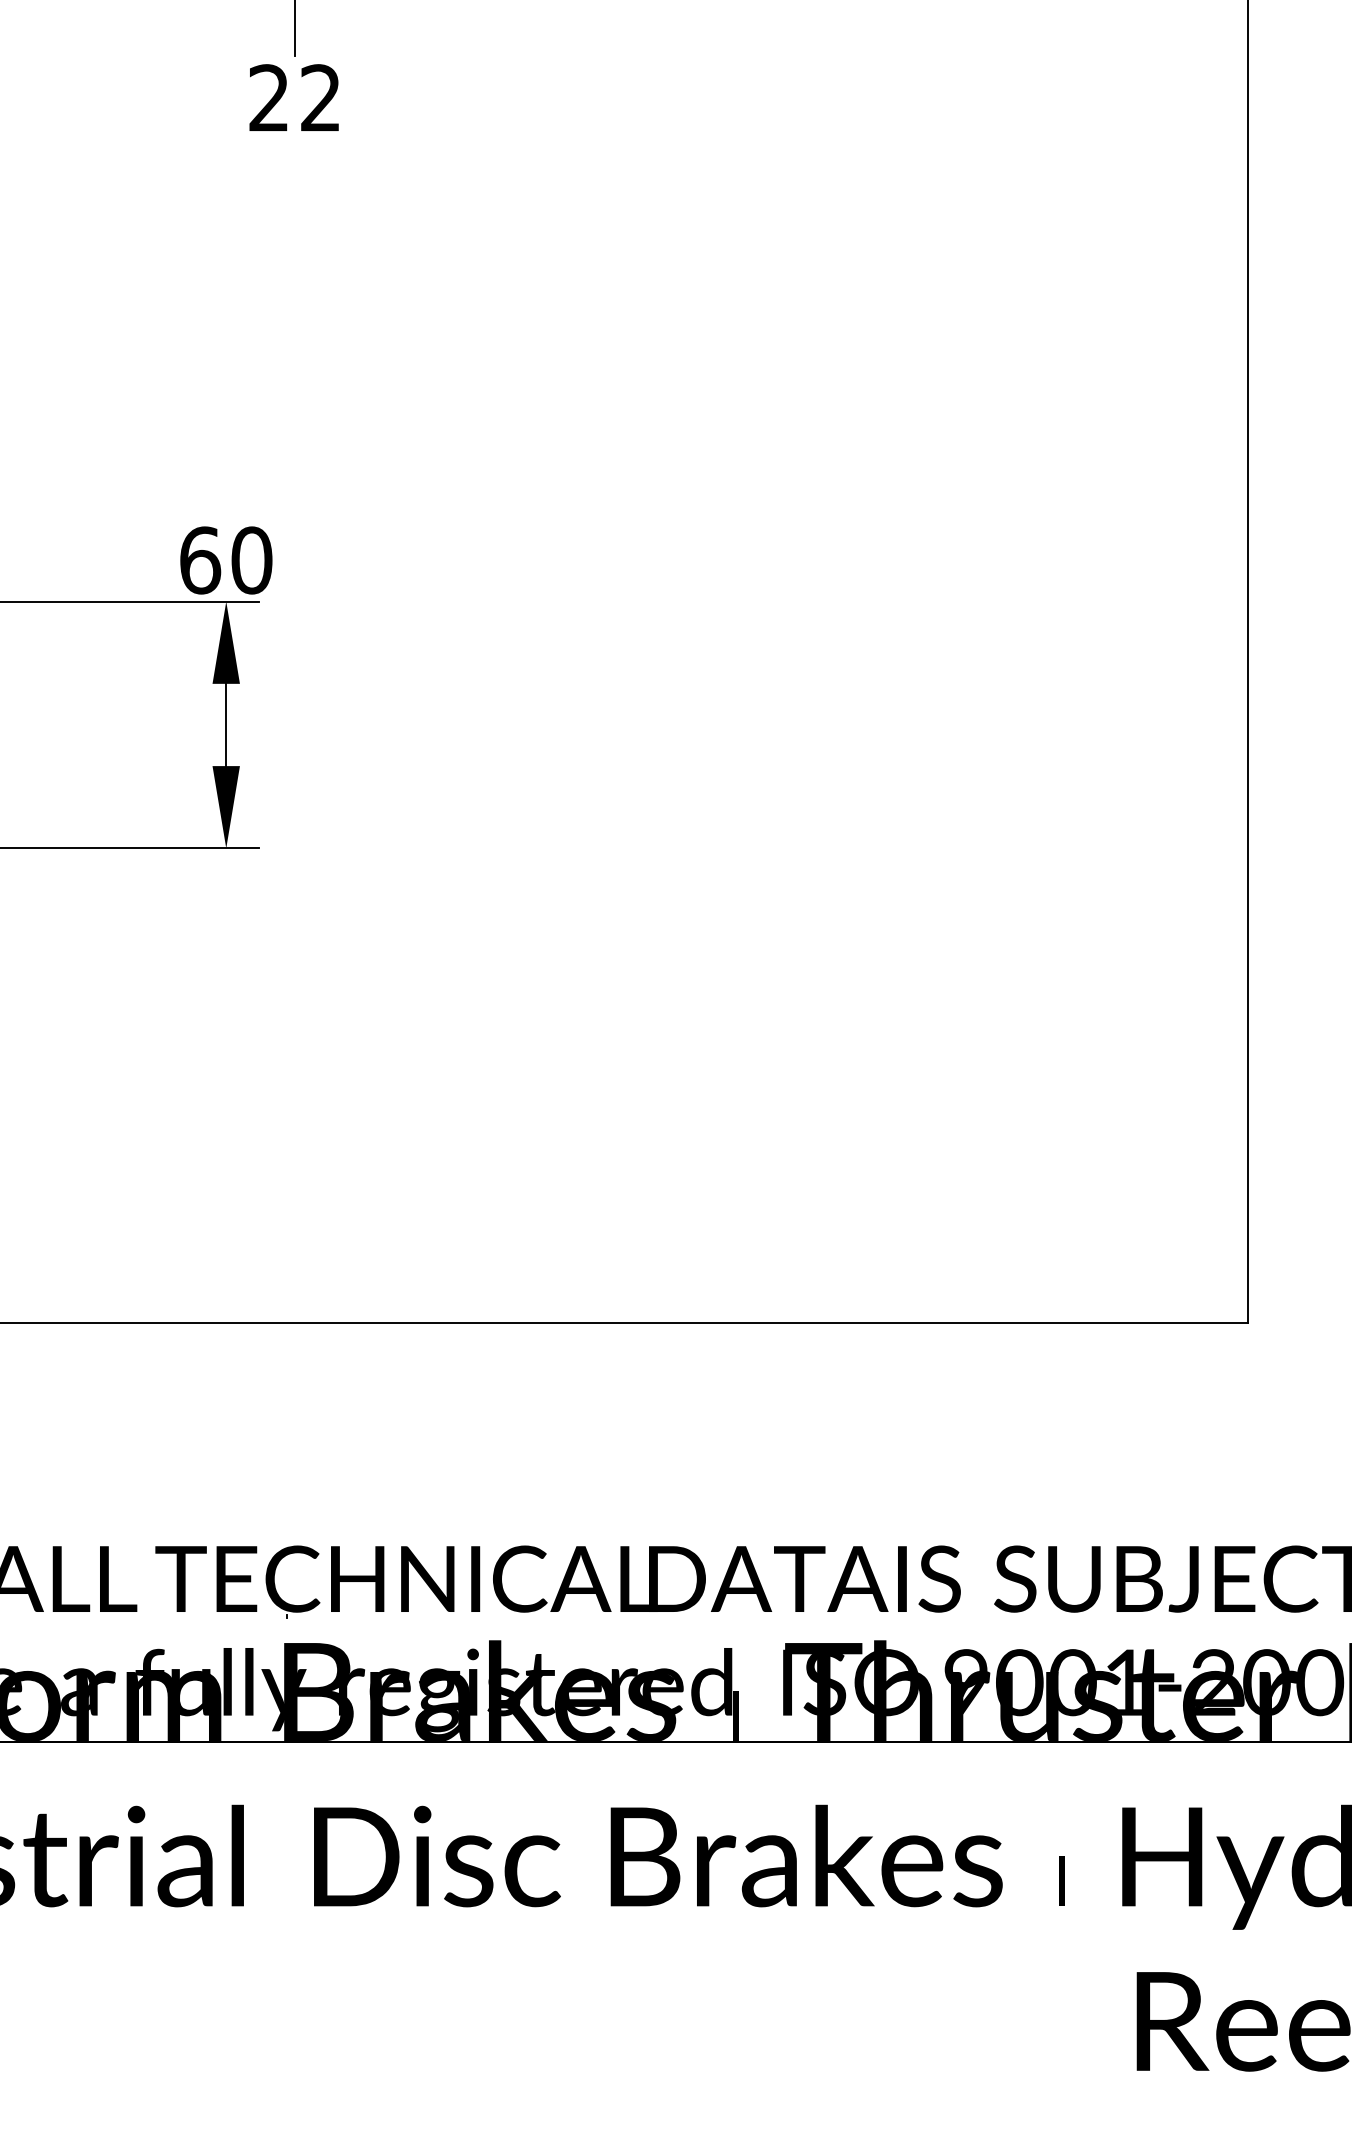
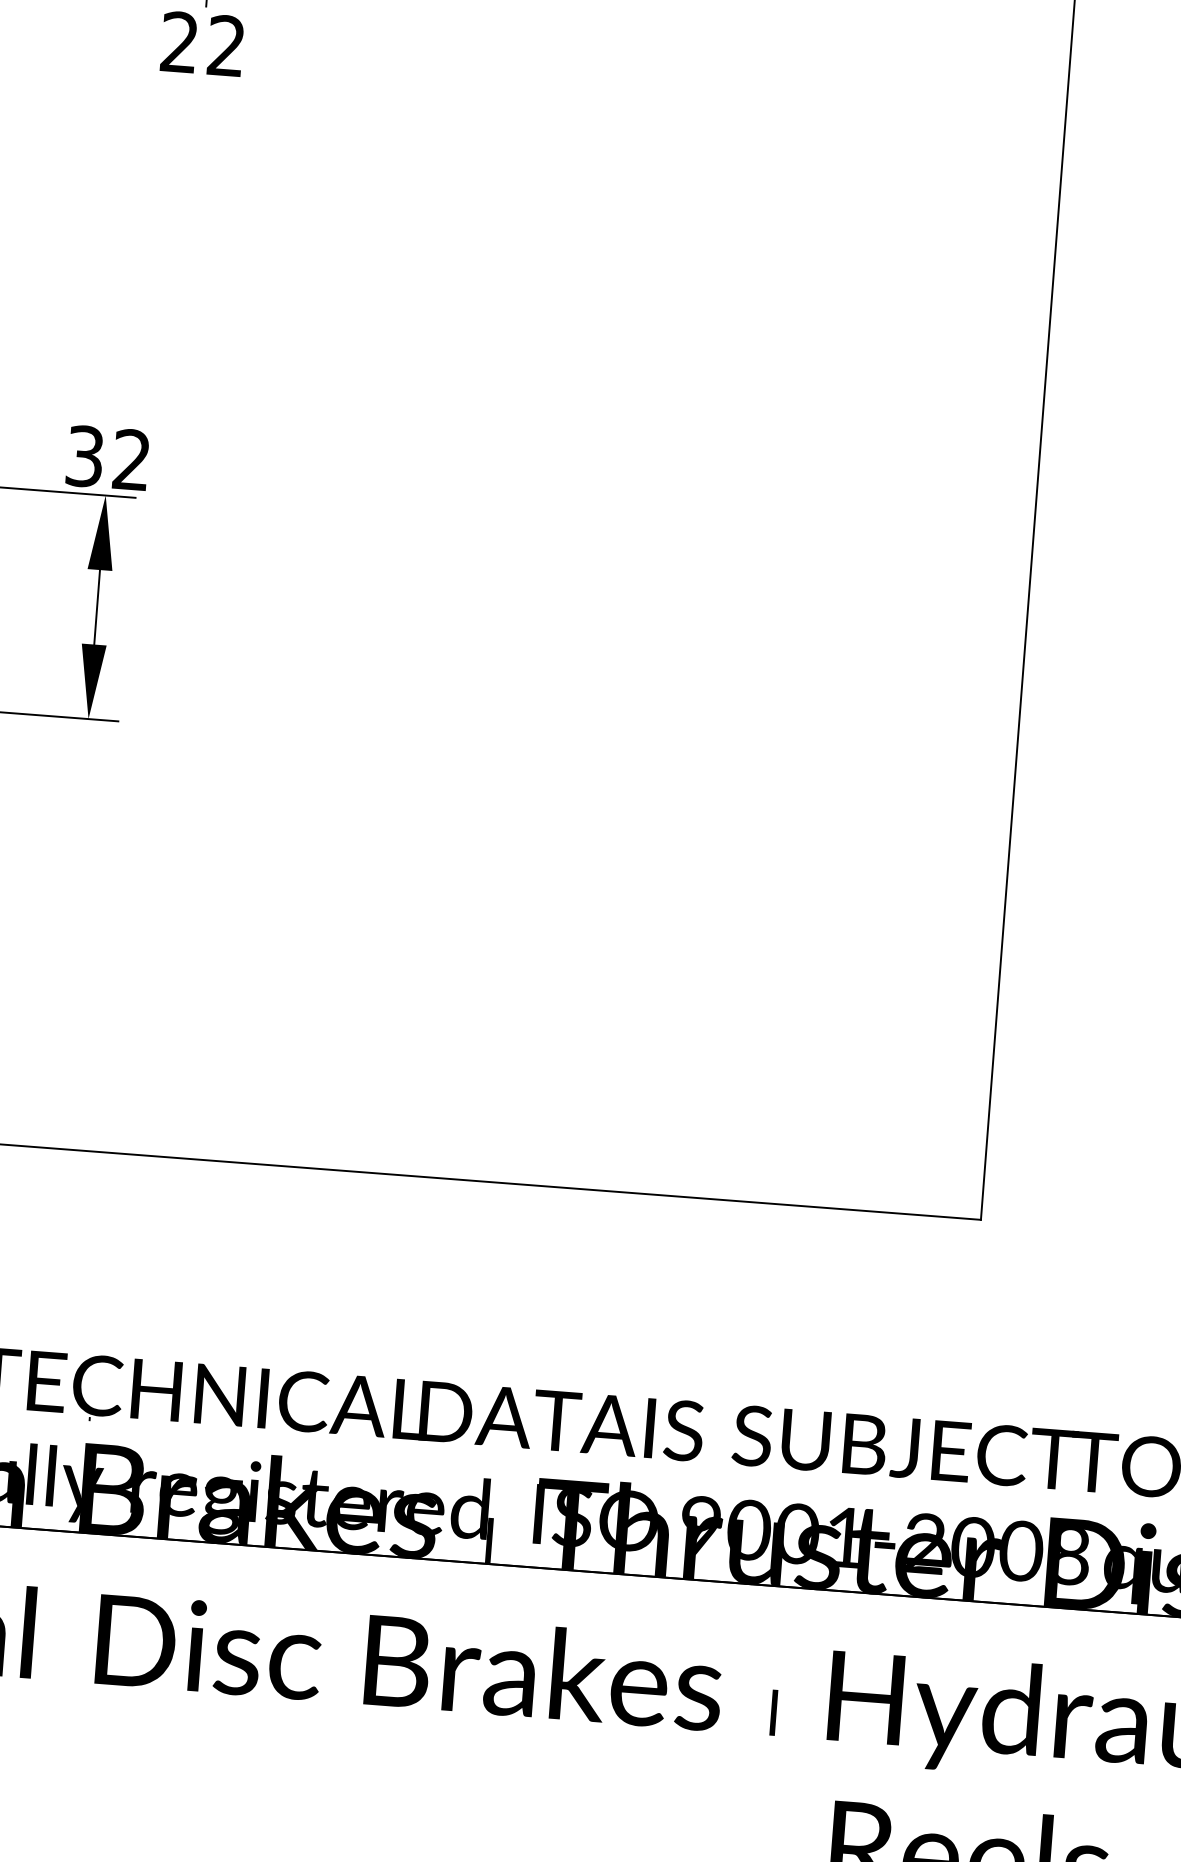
text: (226, 560) -> (108, 458), 60 -> 32

